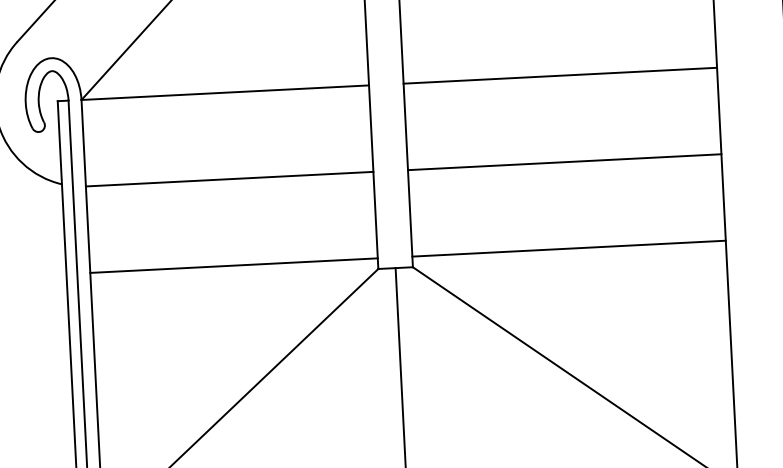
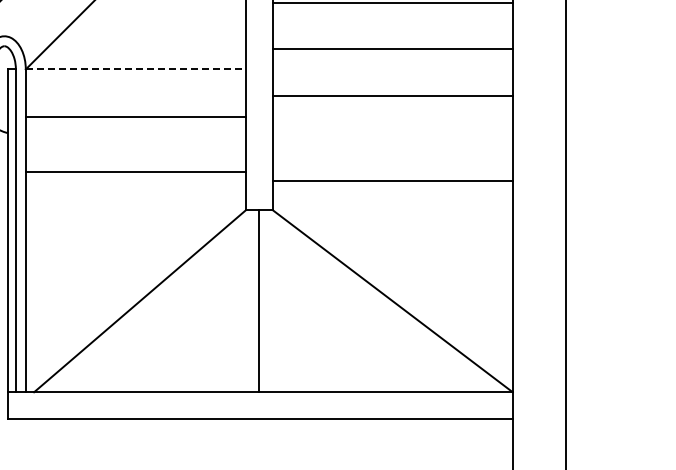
line: (560, 75) -> (392, 49), moved
line: (225, 92) -> (136, 69), solid -> dashed
line: (564, 161) -> (392, 95), moved
line: (229, 178) -> (135, 116), moved
line: (568, 248) -> (392, 180), moved
line: (233, 265) -> (135, 171), moved

